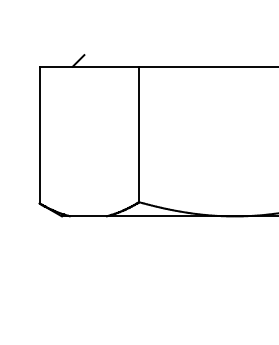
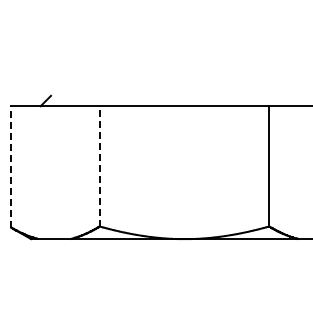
line: (138, 133) -> (99, 165), solid -> dashed
line: (39, 134) -> (11, 166), solid -> dashed

